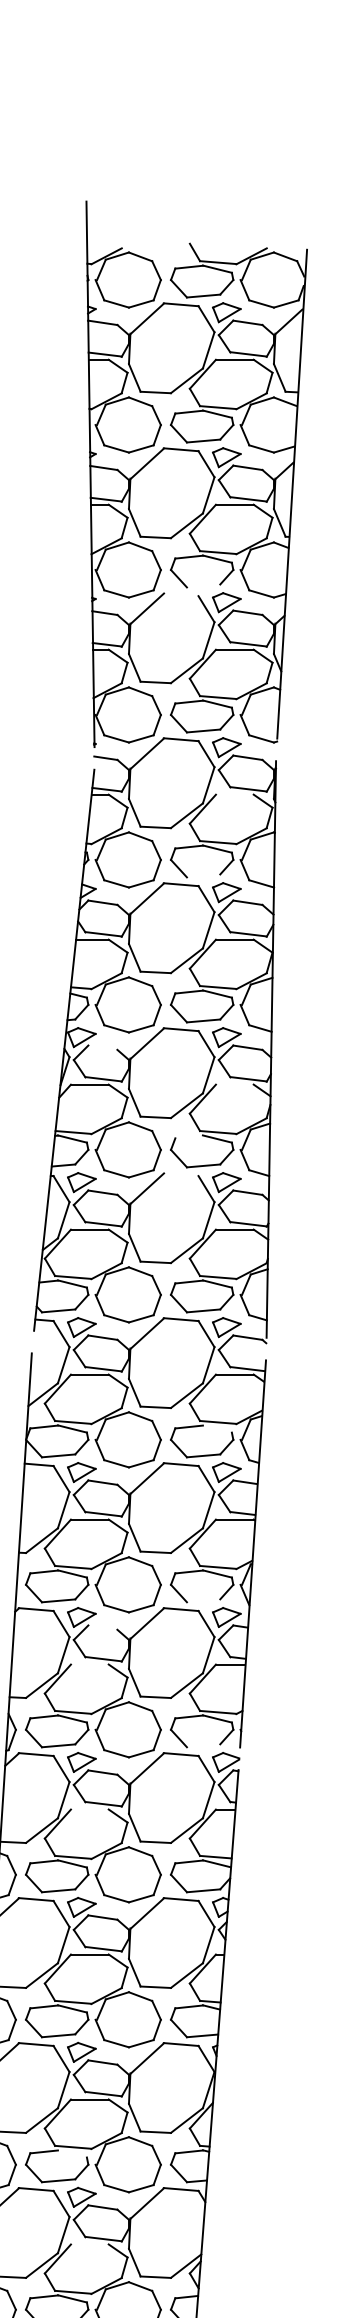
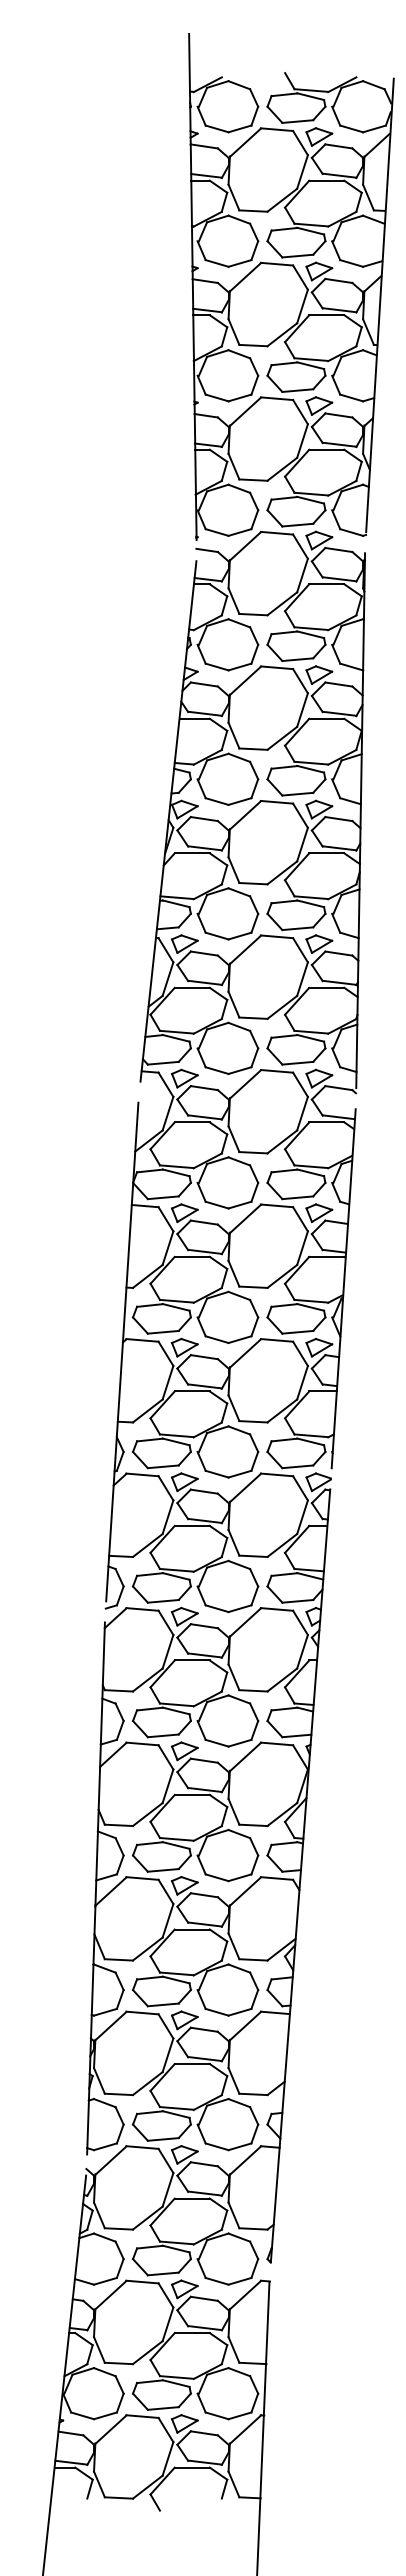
line: (203, 585) -> (297, 390), added
line: (180, 594) -> (276, 398), added
line: (234, 794) -> (326, 584), added
line: (203, 875) -> (297, 659), added
line: (101, 1048) -> (203, 819), added
line: (234, 1084) -> (326, 853), added
line: (189, 1136) -> (284, 901), added
line: (180, 1174) -> (276, 936), added
line: (217, 1428) -> (310, 1172), added
line: (203, 1599) -> (297, 1331), added
line: (101, 1628) -> (203, 1357), added
line: (89, 1664) -> (191, 1391), added
line: (203, 1745) -> (297, 1466), added
line: (89, 1809) -> (191, 1525), added
line: (71, 2153) -> (175, 1845), added
line: (89, 2244) -> (191, 1929), added

